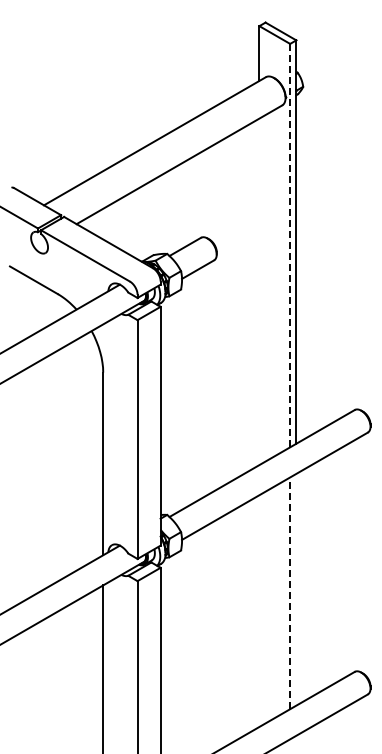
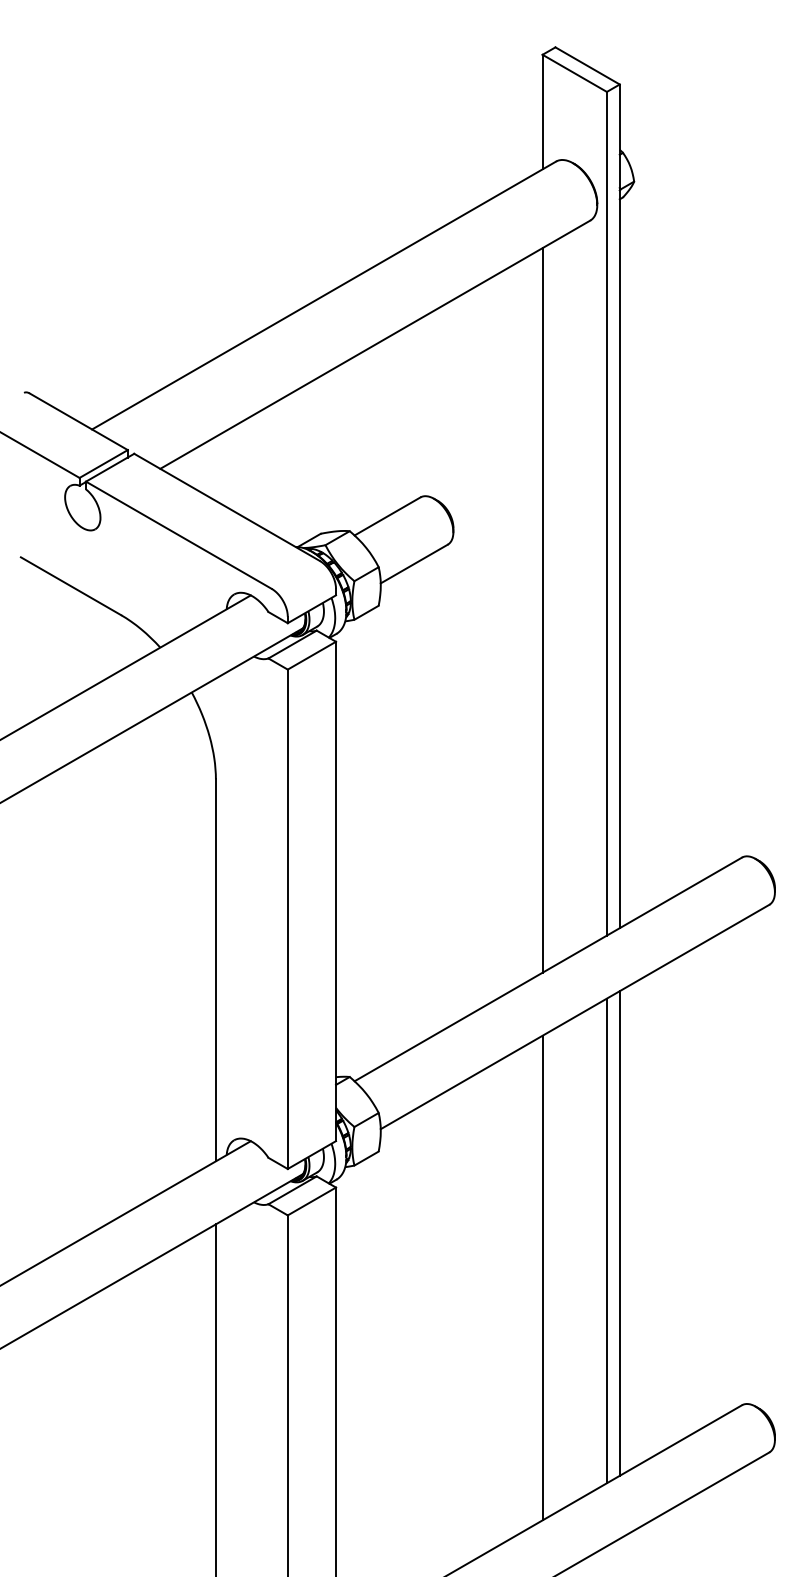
line: (290, 245) -> (607, 513), dashed -> solid
line: (259, 291) -> (542, 609), added
line: (296, 589) -> (620, 1232), added
line: (290, 593) -> (607, 1241), dashed -> solid
line: (259, 610) -> (542, 1276), added

